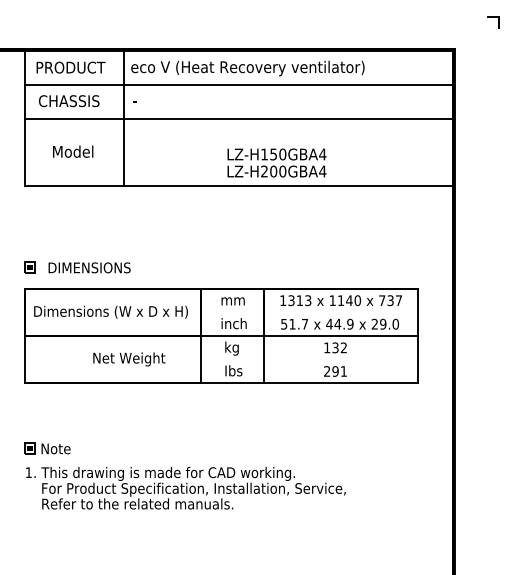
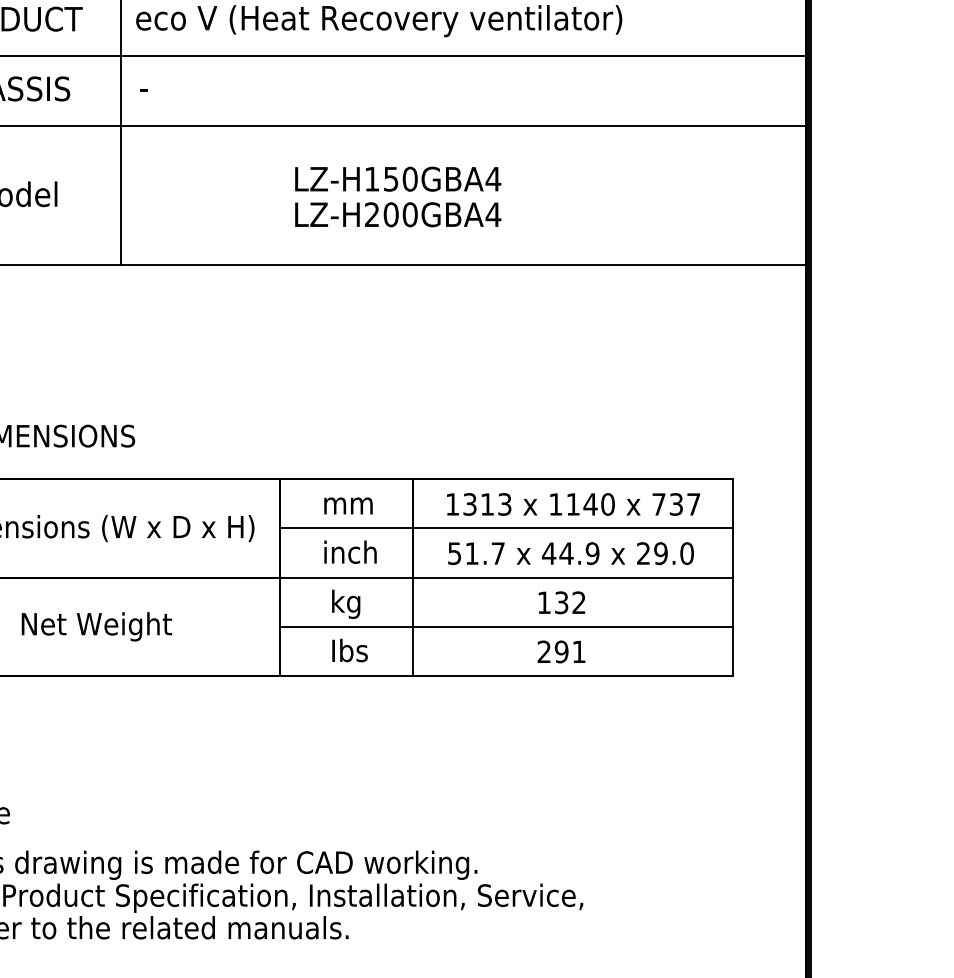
text: (276, 162) -> (397, 195), moved
line: (308, 312) -> (505, 529), added
text: (129, 359) -> (97, 626), moved
line: (308, 359) -> (505, 626), added

